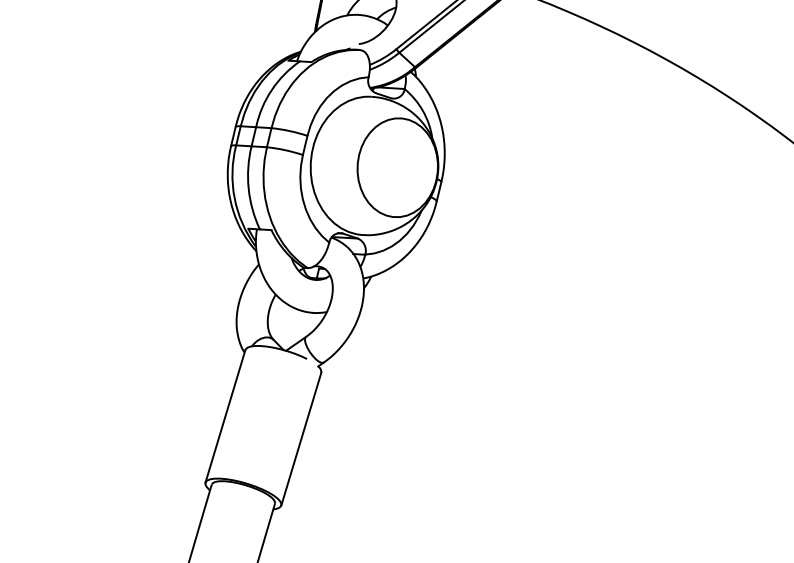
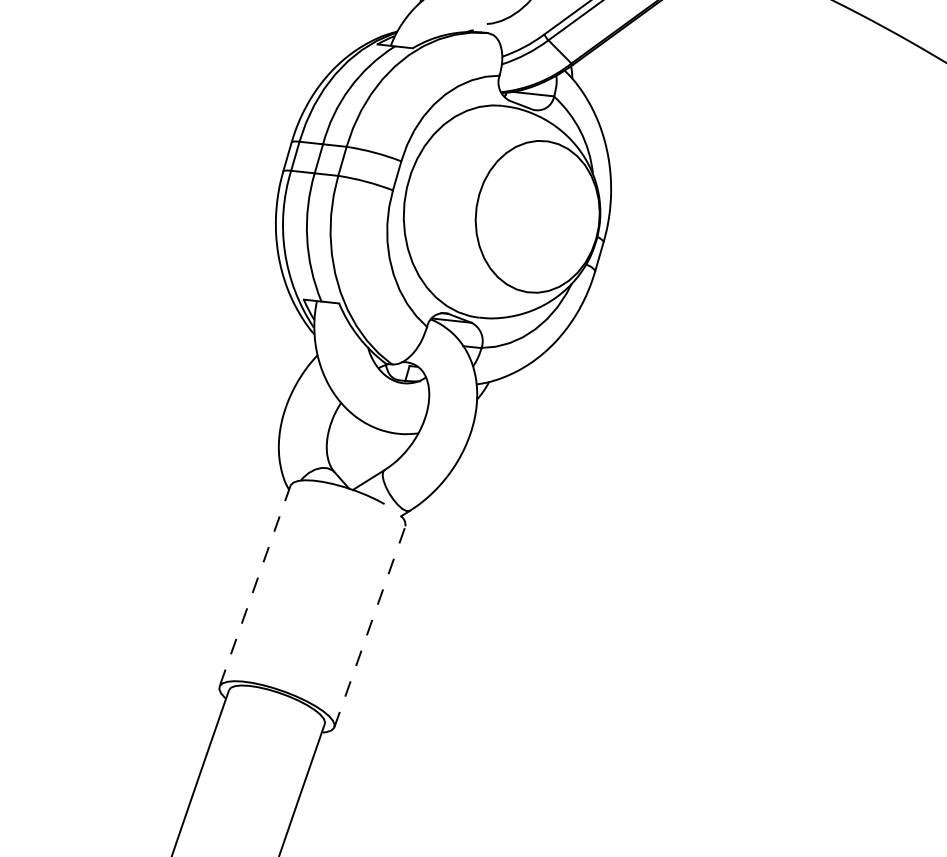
line: (225, 416) -> (255, 586), solid -> dashed
line: (301, 438) -> (370, 625), solid -> dashed

